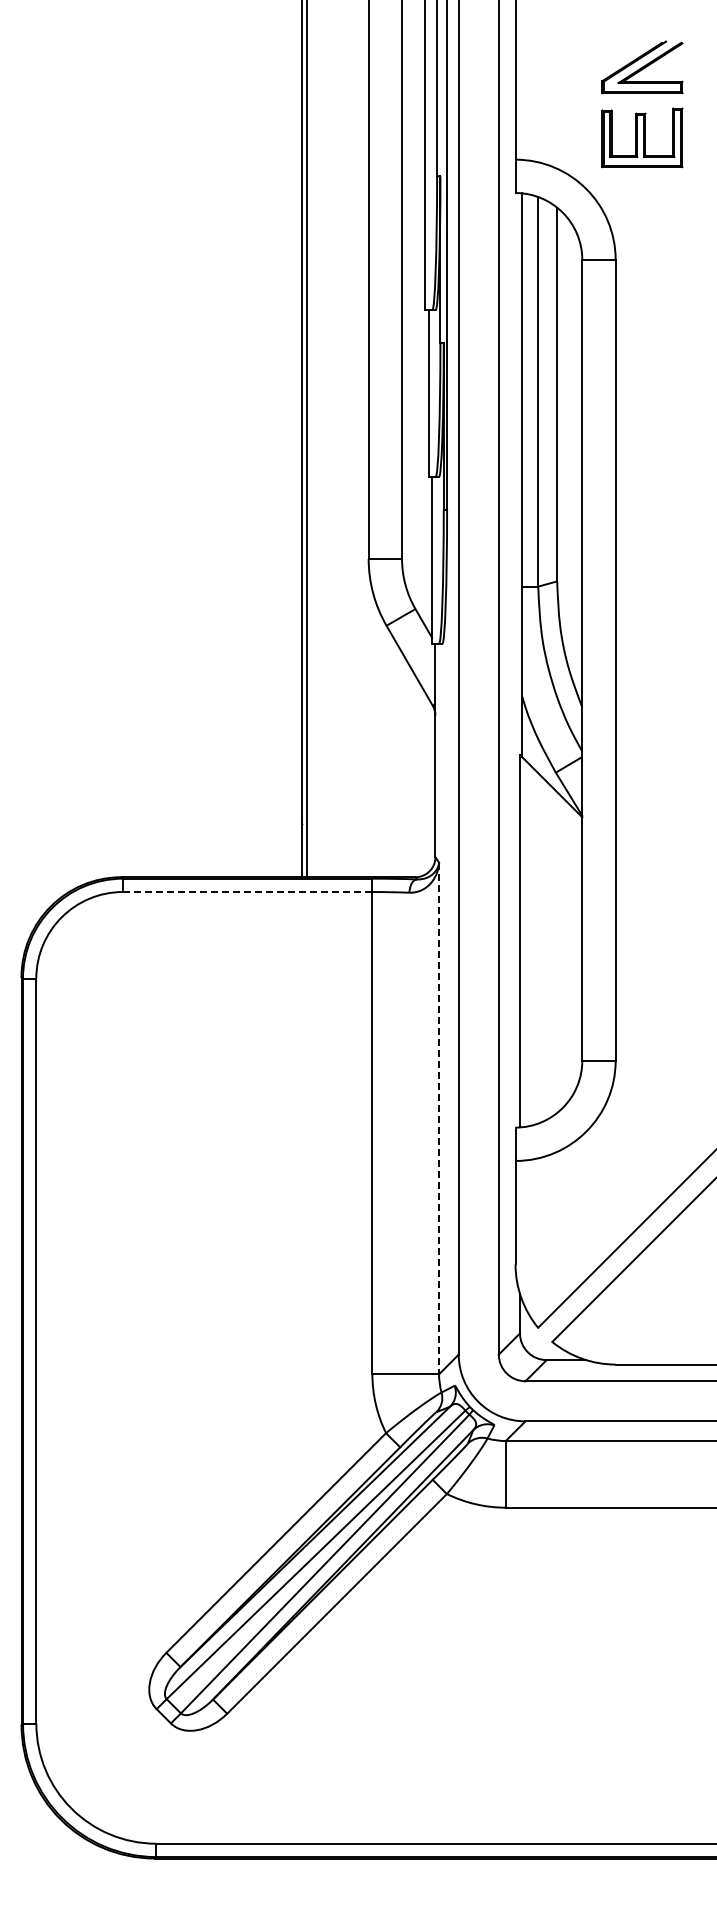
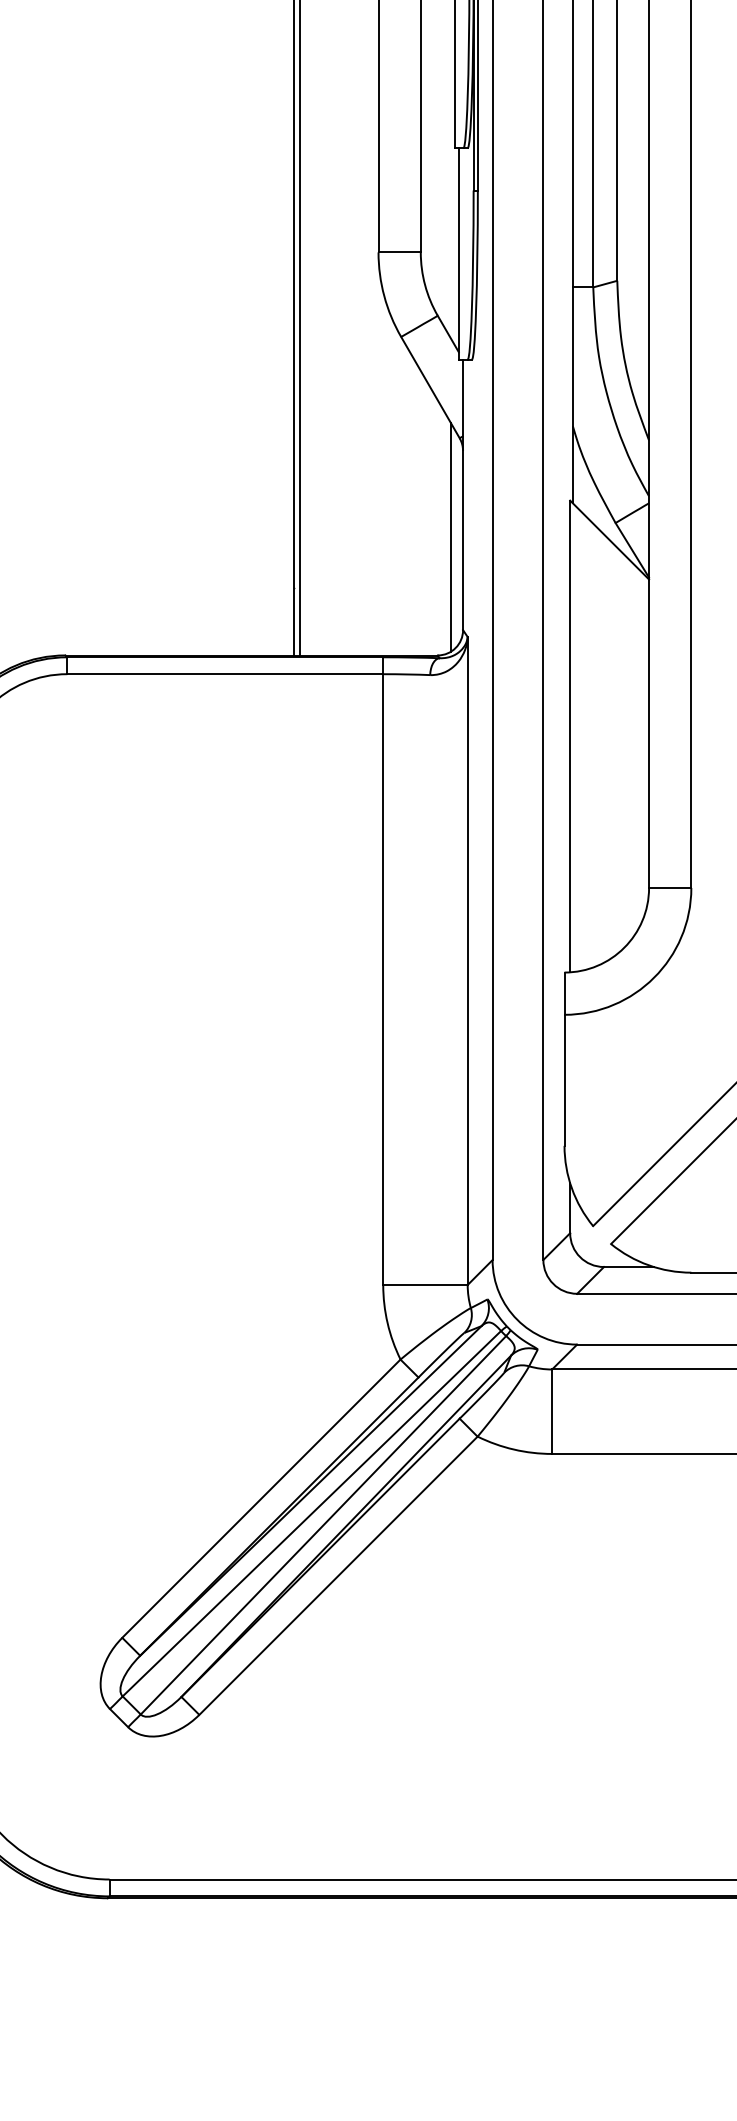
line: (425, 783) -> (450, 536), added
line: (247, 892) -> (225, 674), dashed -> solid
line: (439, 1118) -> (468, 961), dashed -> solid

